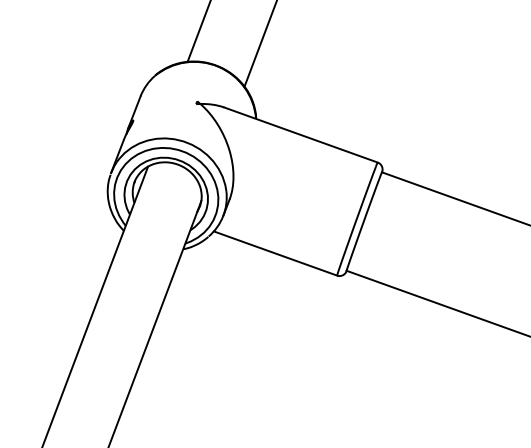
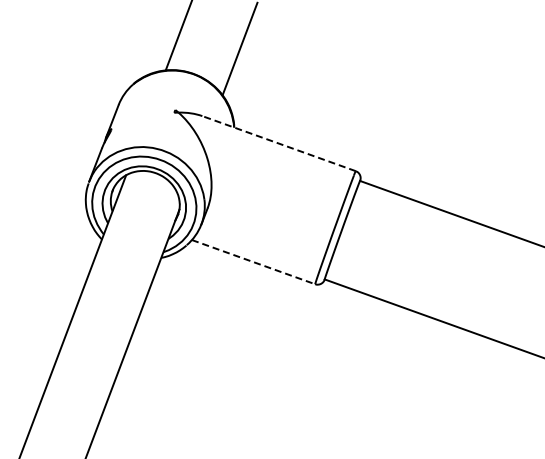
line: (300, 134) -> (278, 143), solid -> dashed
line: (276, 253) -> (254, 262), solid -> dashed

